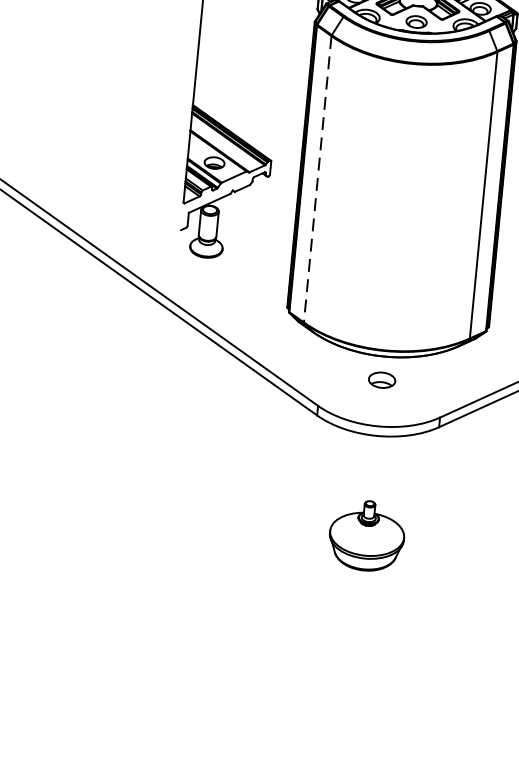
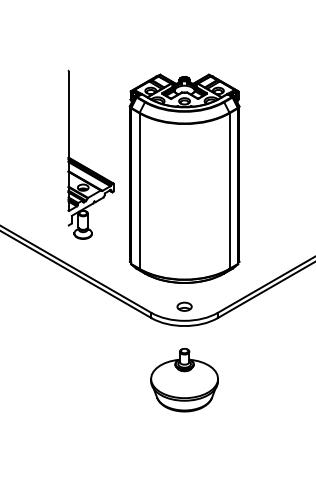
line: (317, 180) -> (139, 191), dashed -> solid
part: (381, 379) -> (184, 306), moved
part: (366, 536) -> (184, 380), size x1.67

